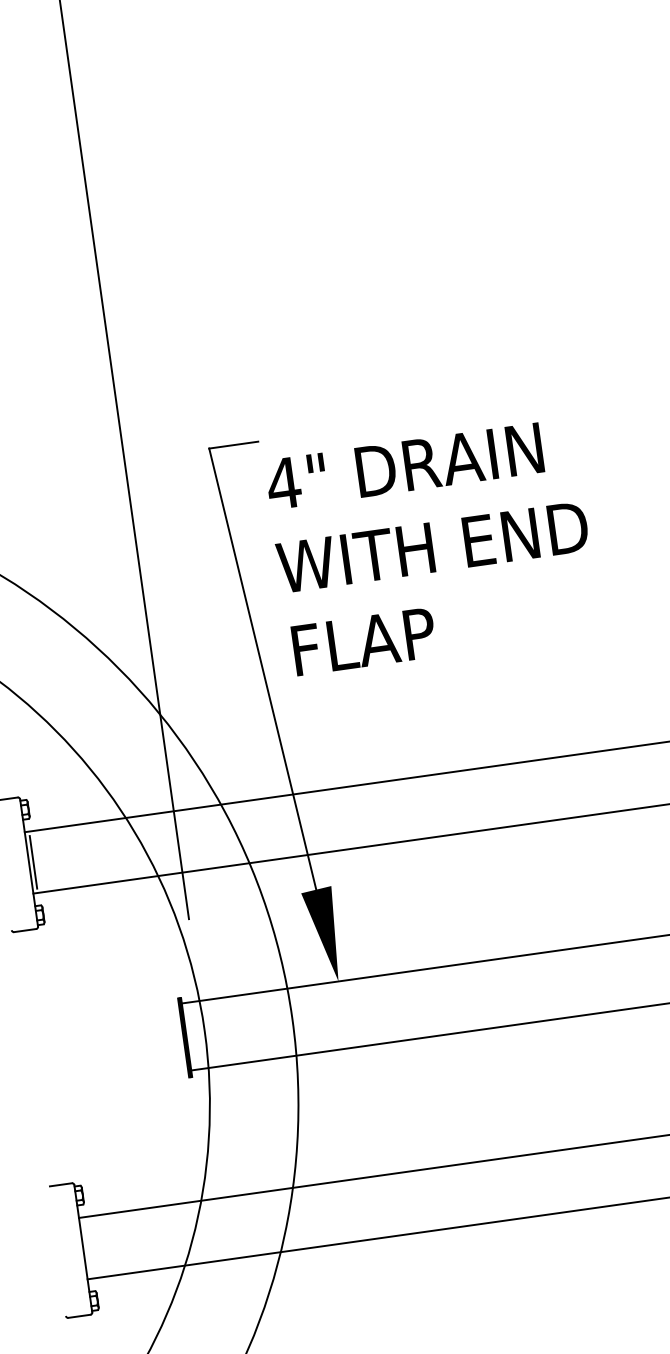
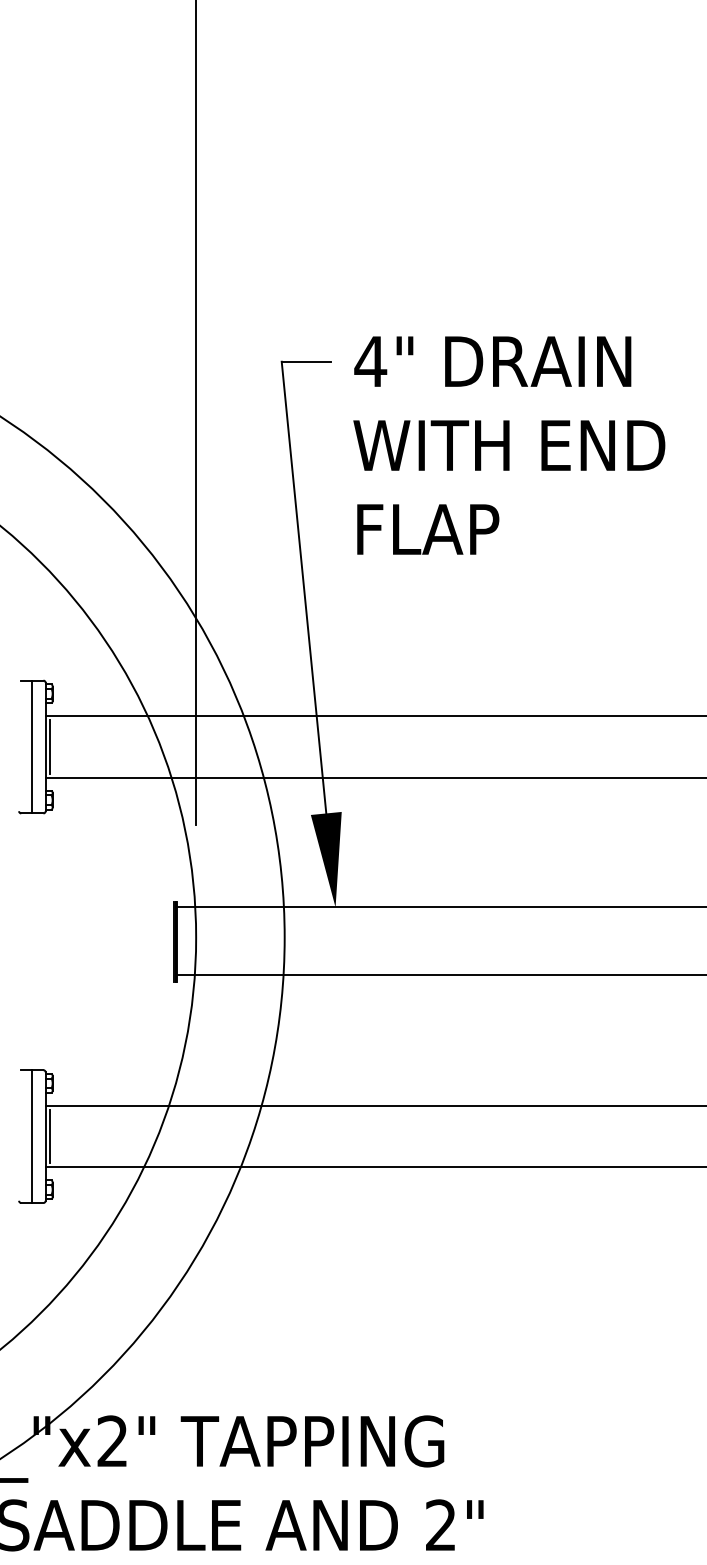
text: (432, 547) -> (509, 445), moved
line: (16, 864) -> (32, 746), added
line: (88, 1247) -> (50, 1136), added
line: (70, 1250) -> (32, 1136), added

